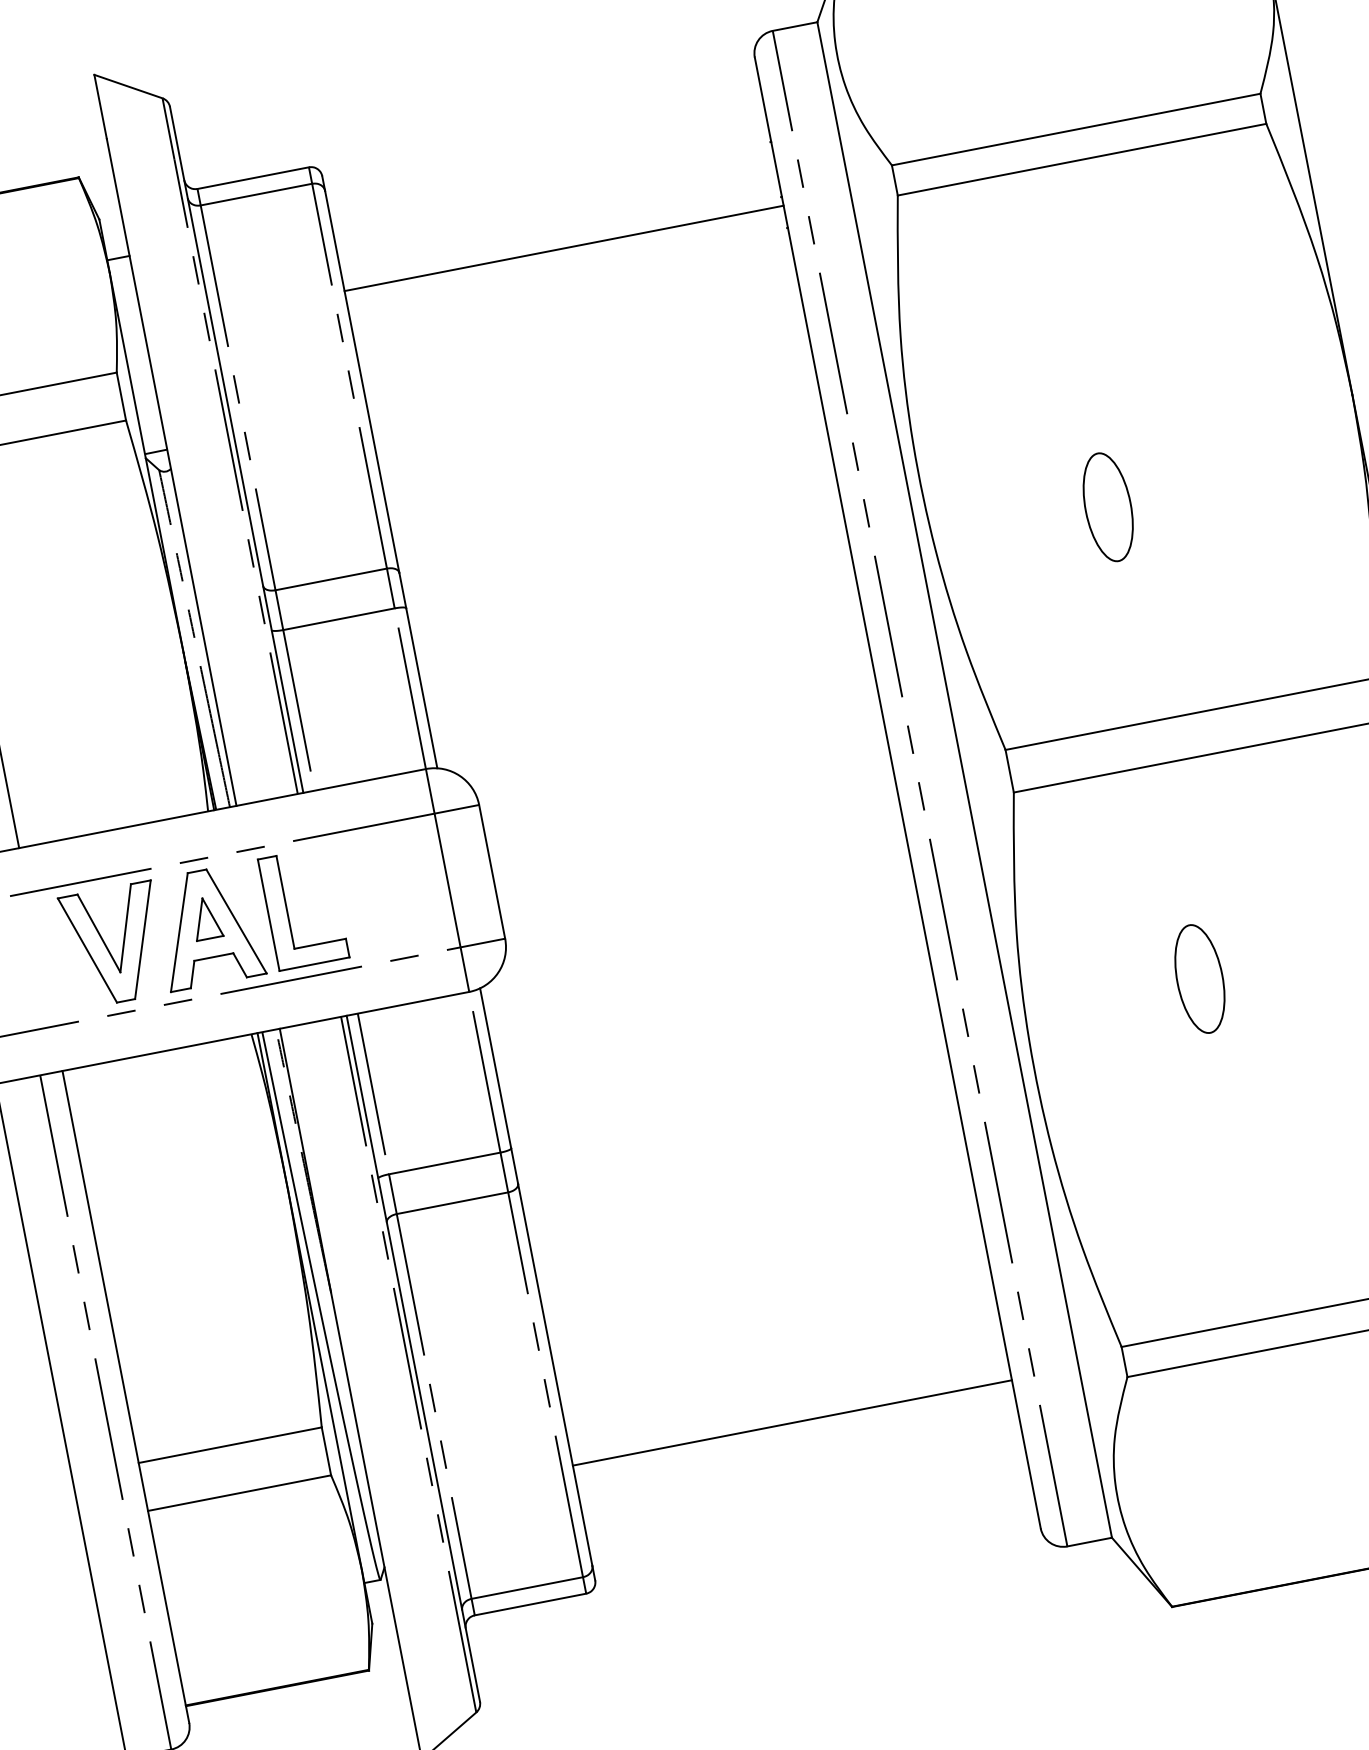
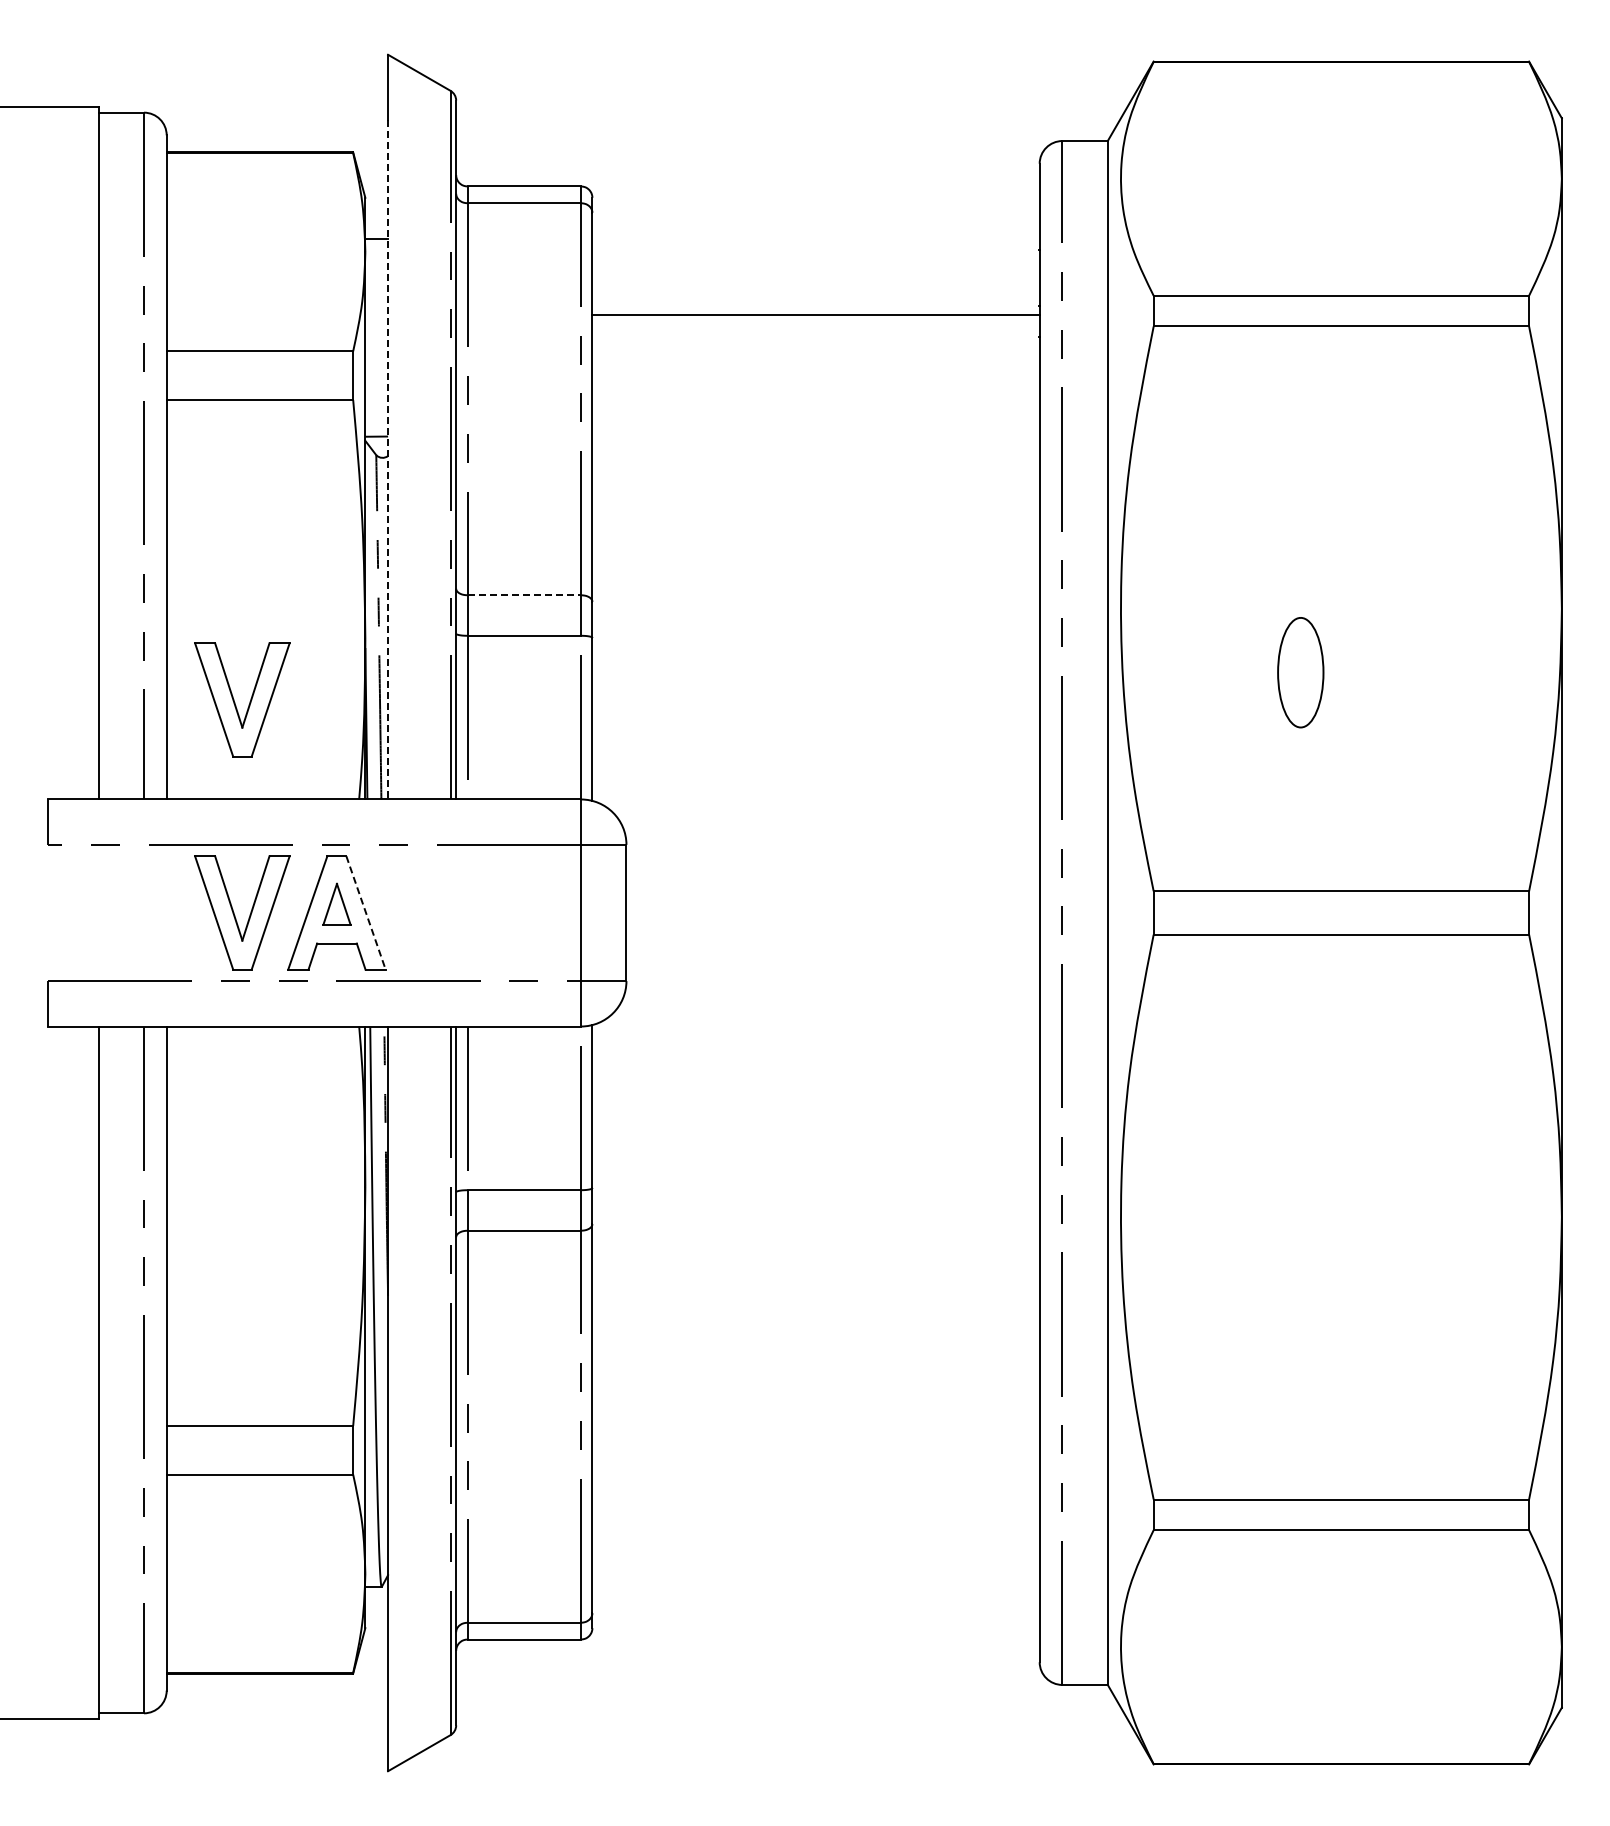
line: (172, 472) -> (388, 459), solid -> dashed
line: (331, 579) -> (524, 595), solid -> dashed
part: (81, 736) -> (249, 701), added
part: (287, 911) -> (418, 912), removed
line: (237, 921) -> (366, 913), solid -> dashed
part: (1199, 978) -> (1300, 1152), removed
line: (791, 1423) -> (815, 1511), removed

